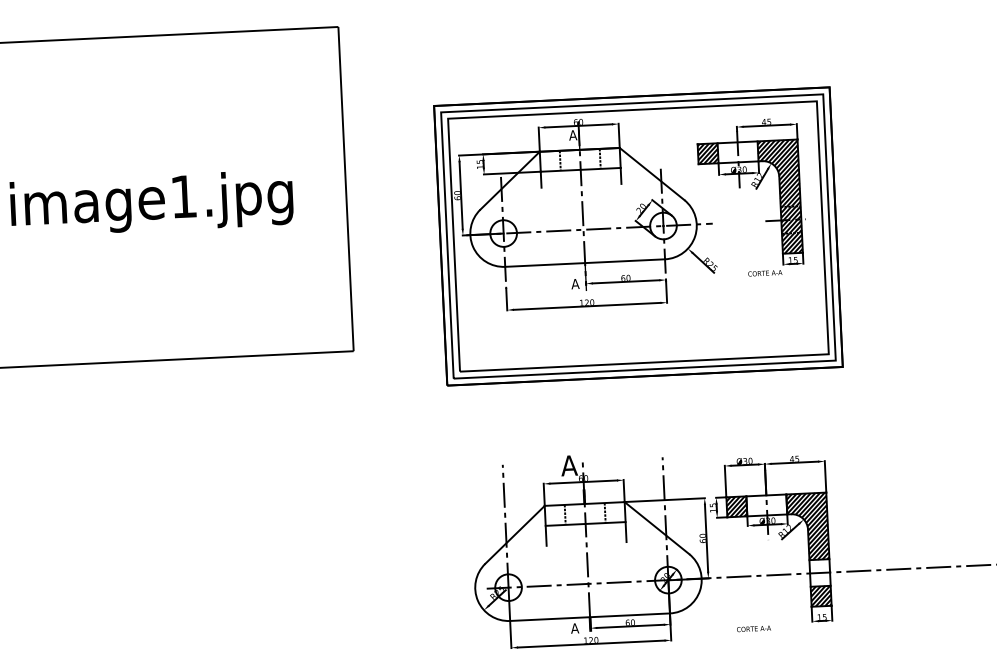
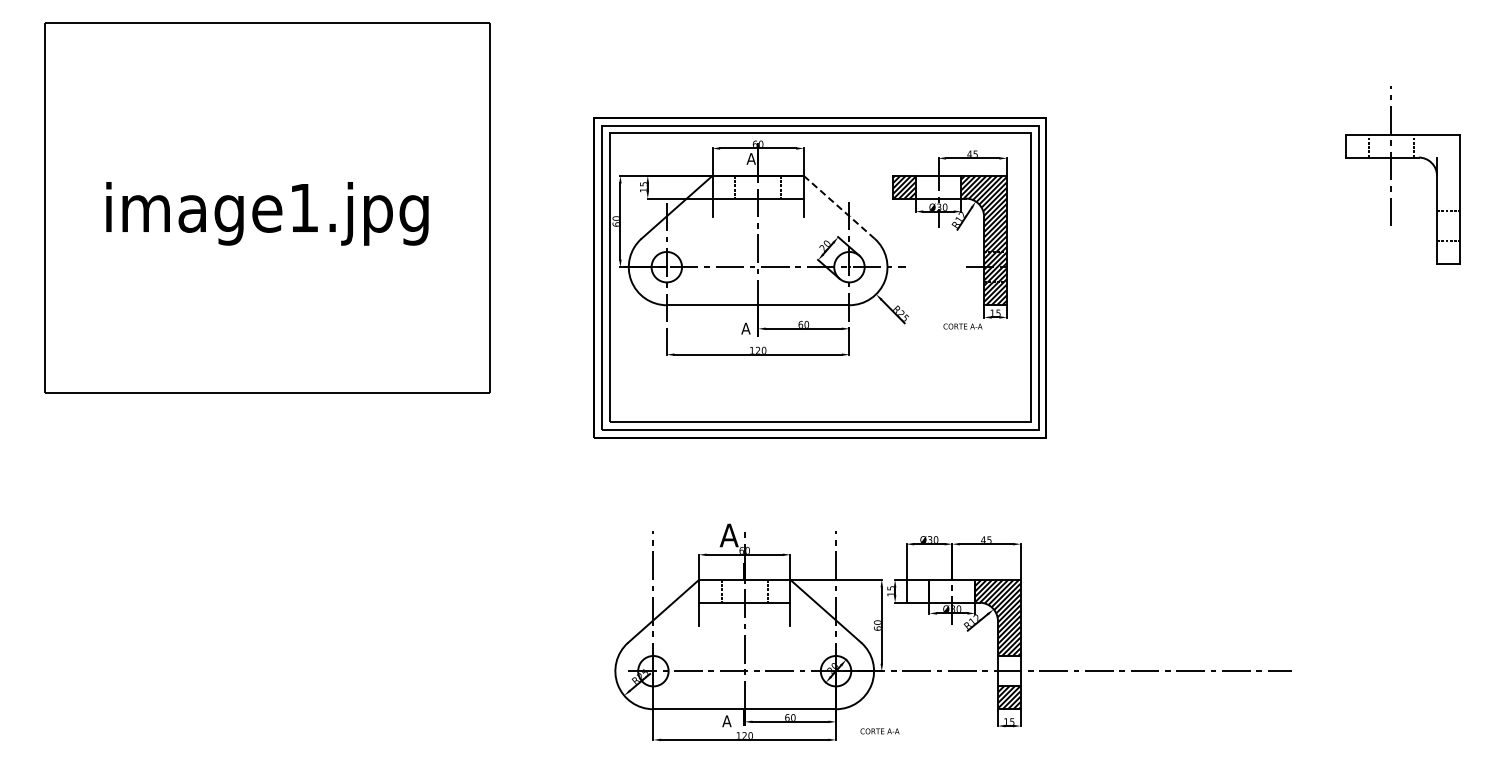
line: (652, 174) -> (839, 207), solid -> dashed
hatch: (736, 506) -> (917, 590), removed
text: (753, 629) -> (879, 731), moved

